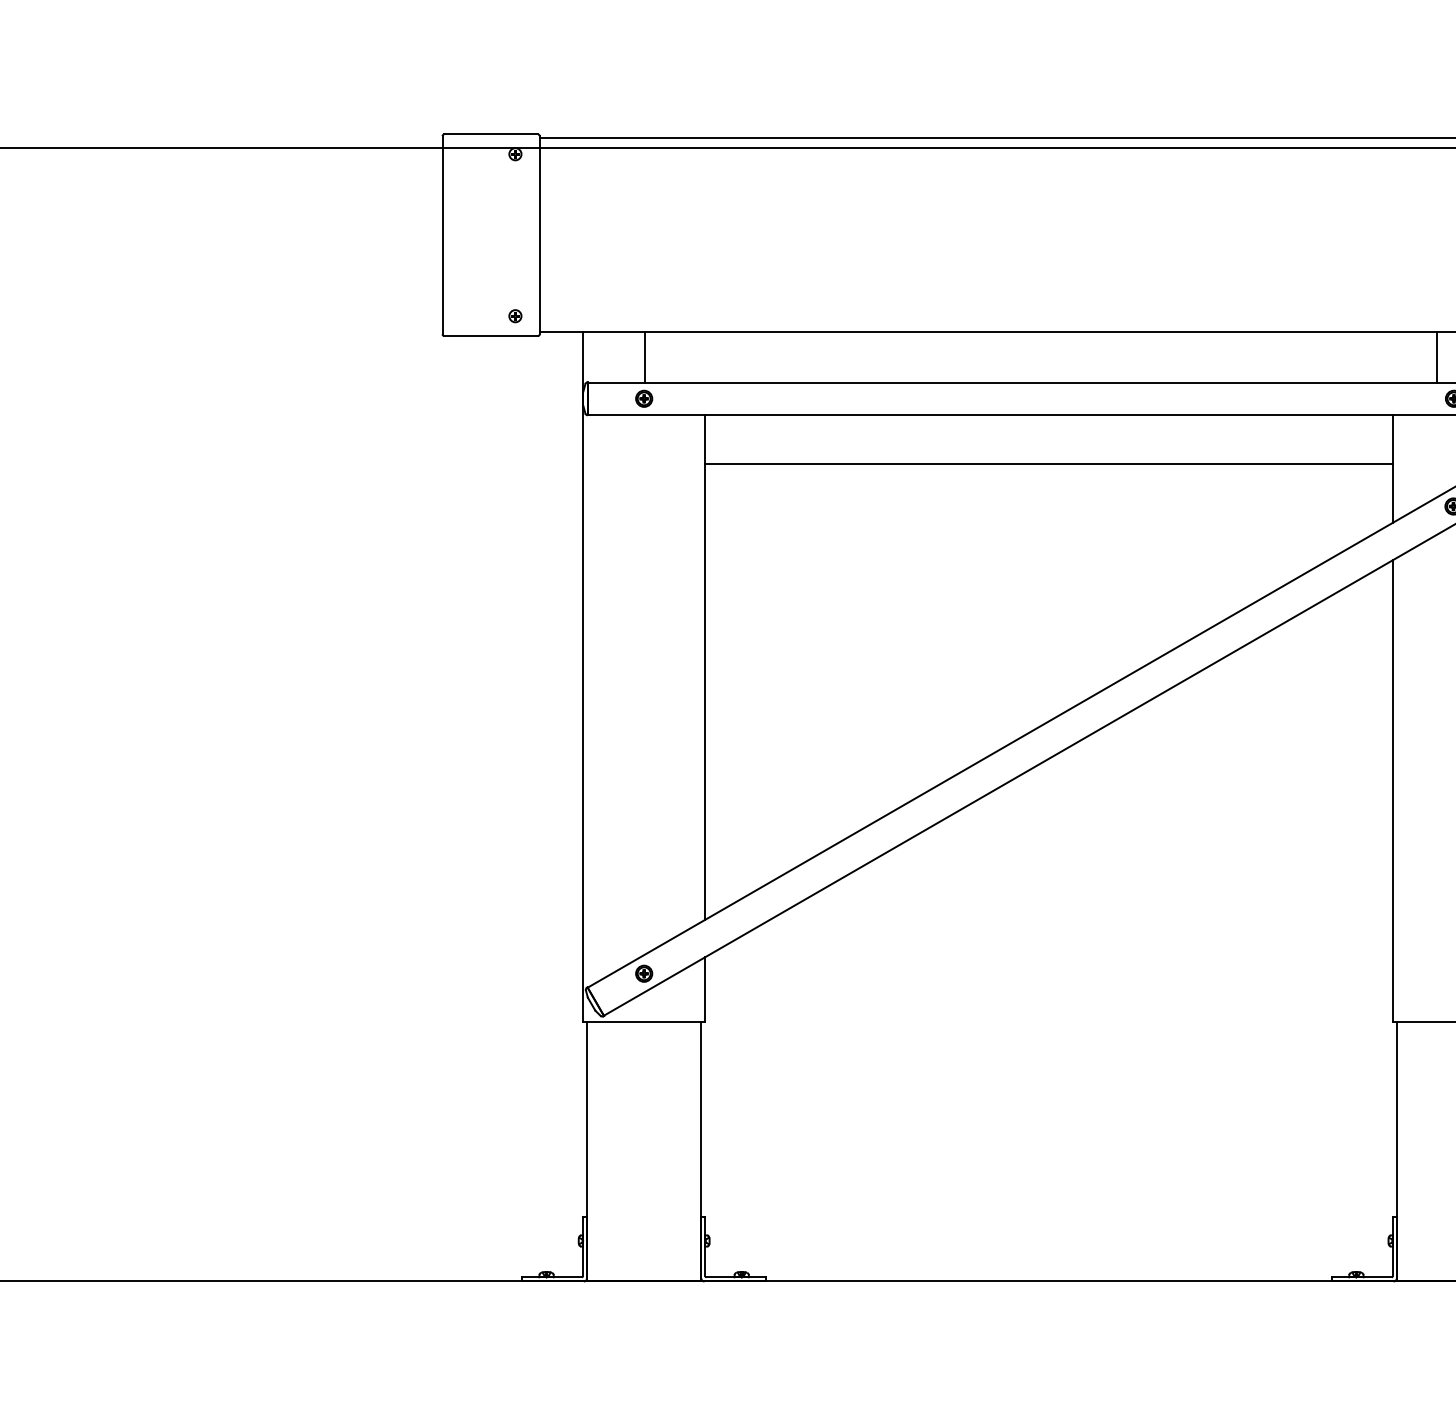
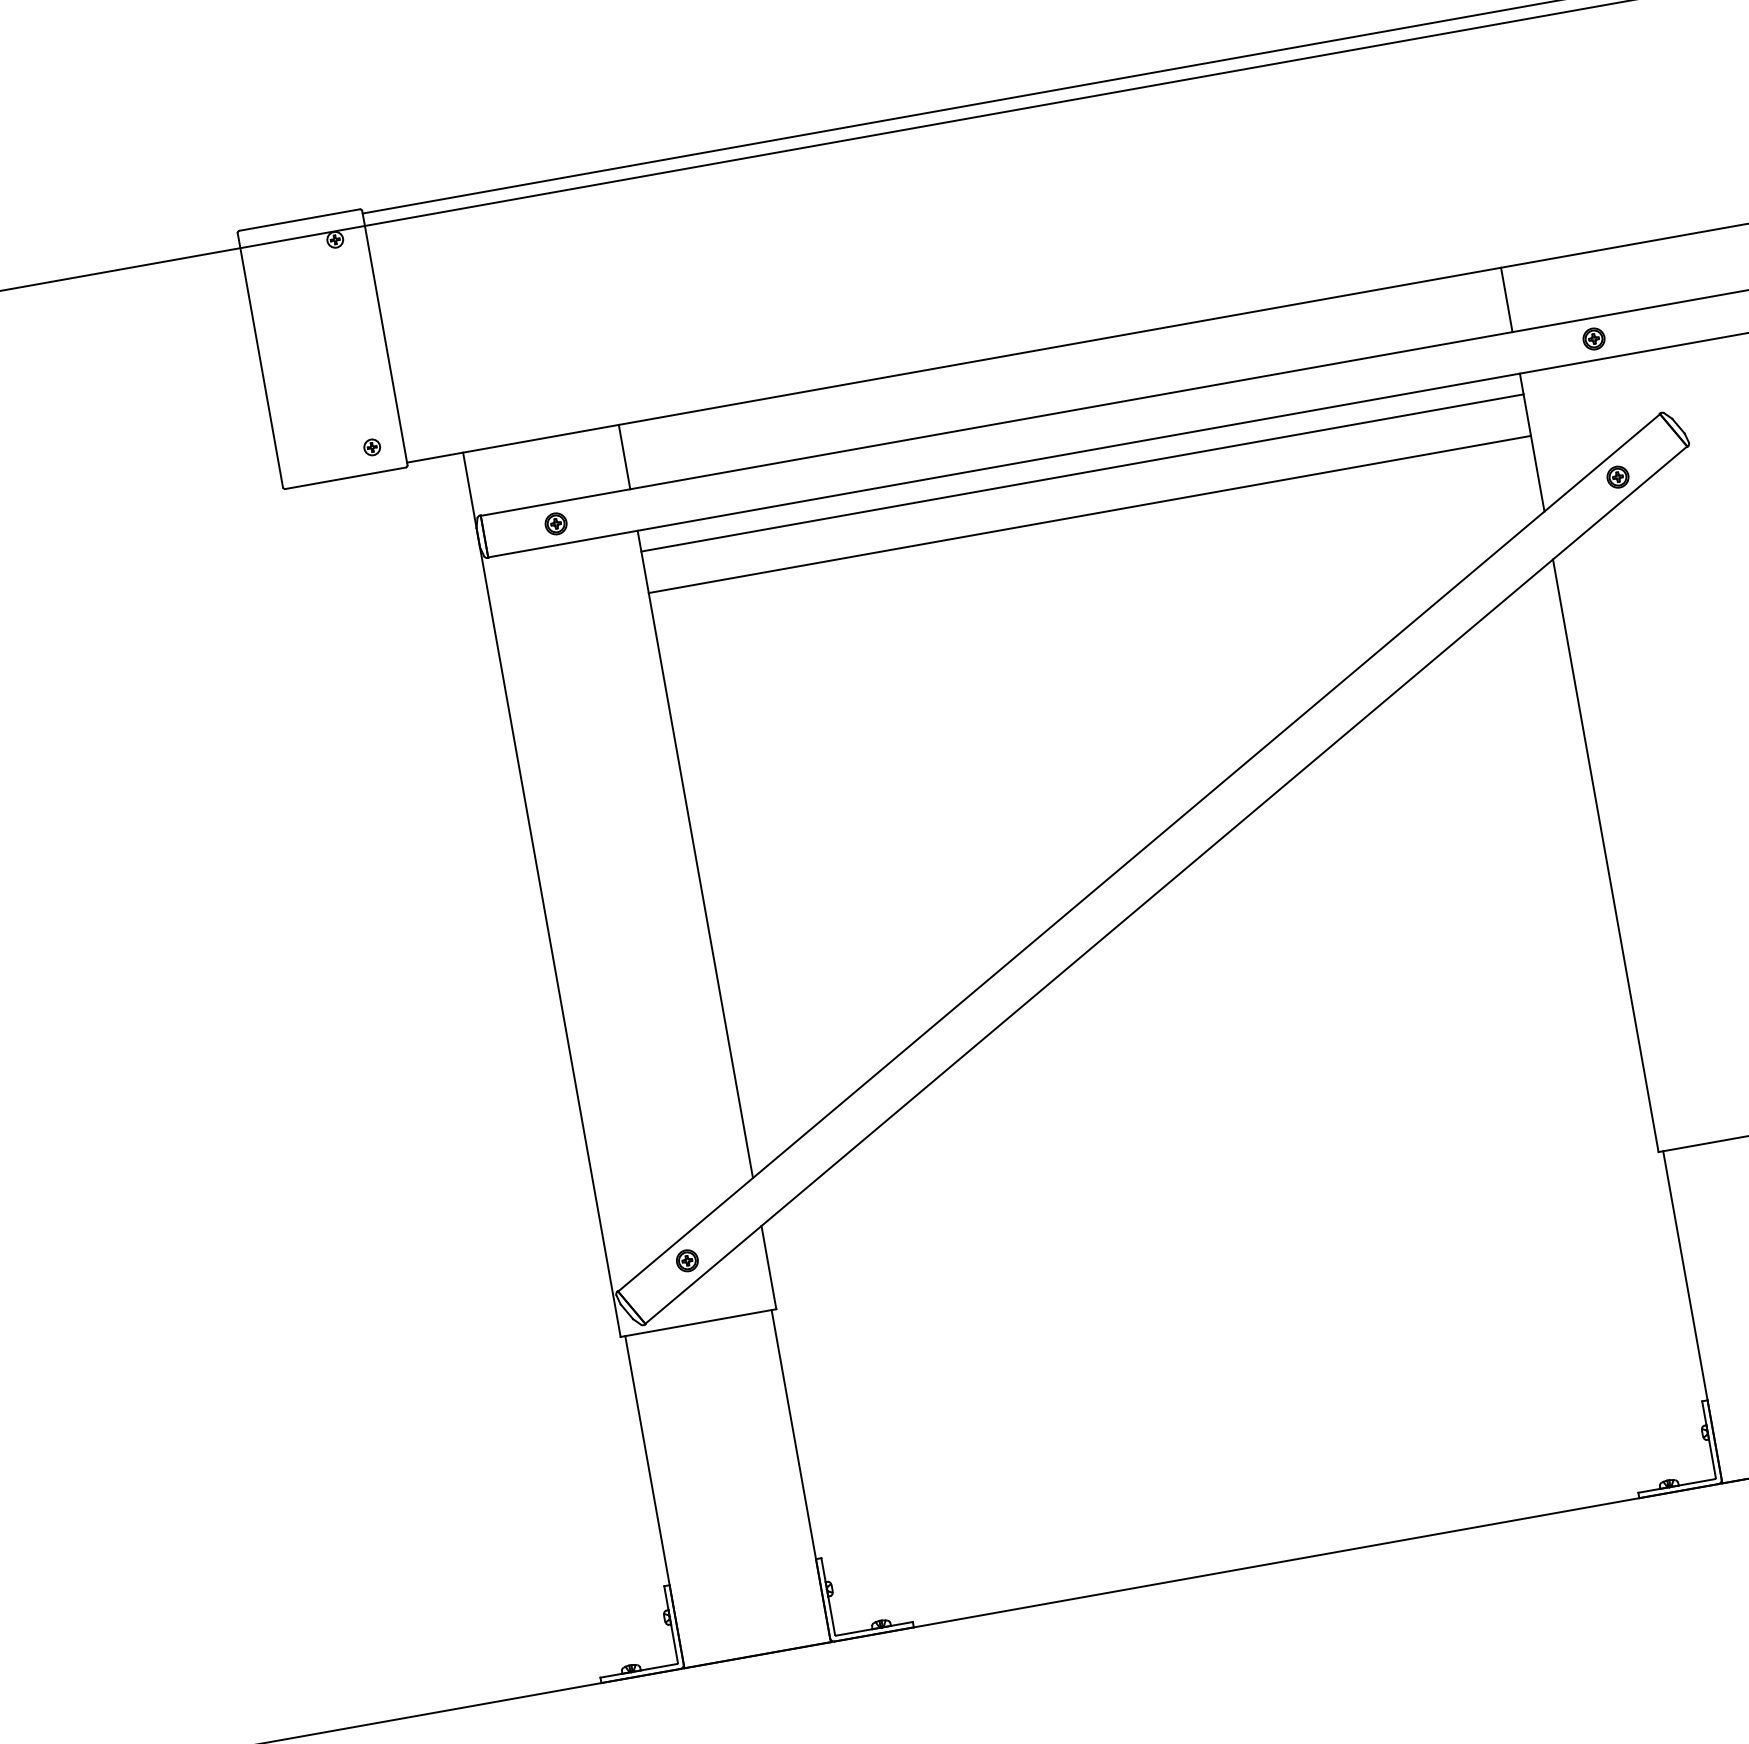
line: (644, 357) -> (624, 457), moved
line: (1437, 357) -> (1507, 299), moved
line: (1048, 431) -> (1081, 473), added

